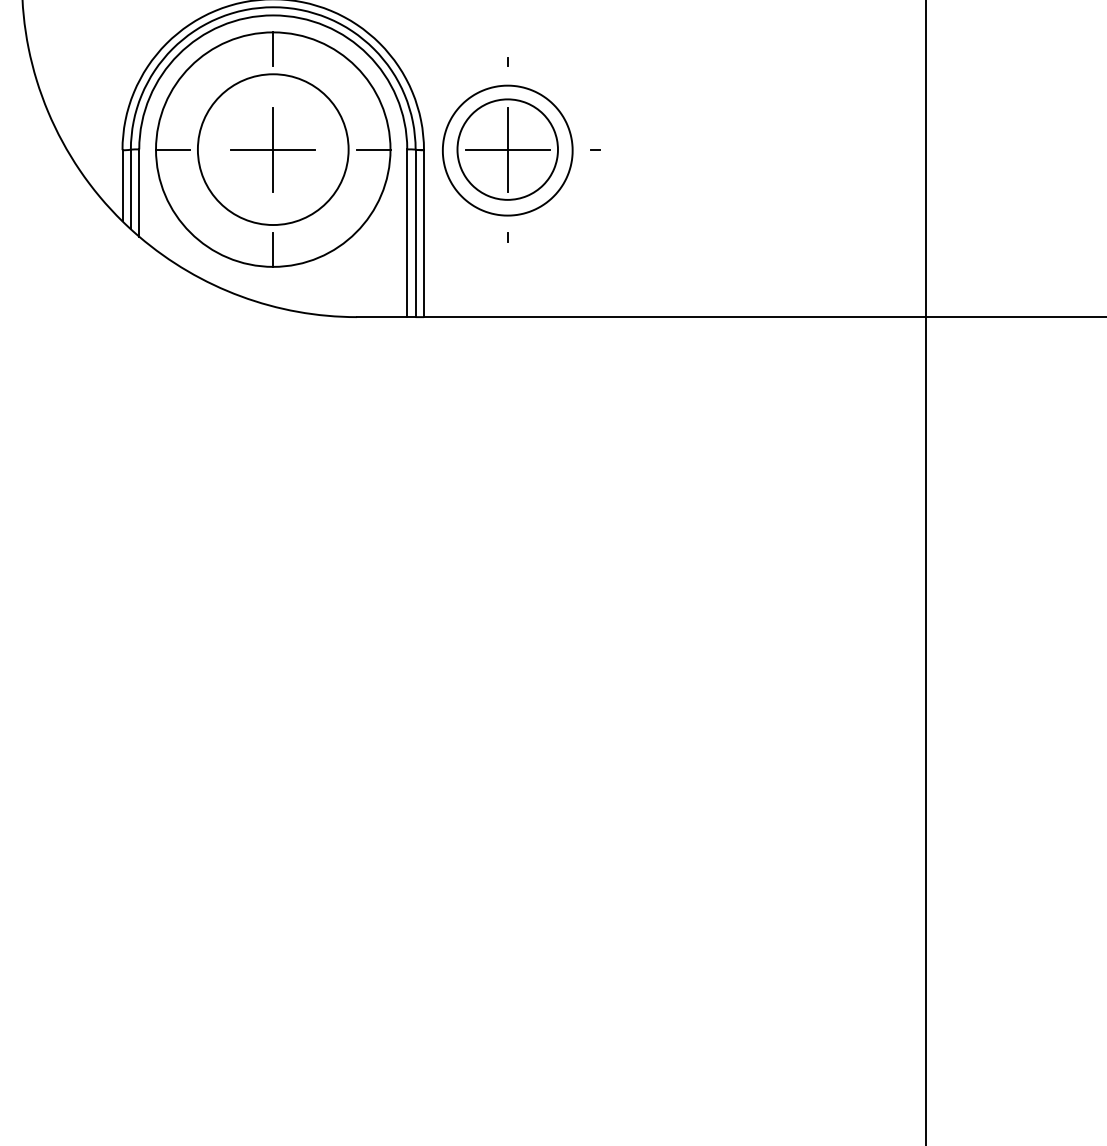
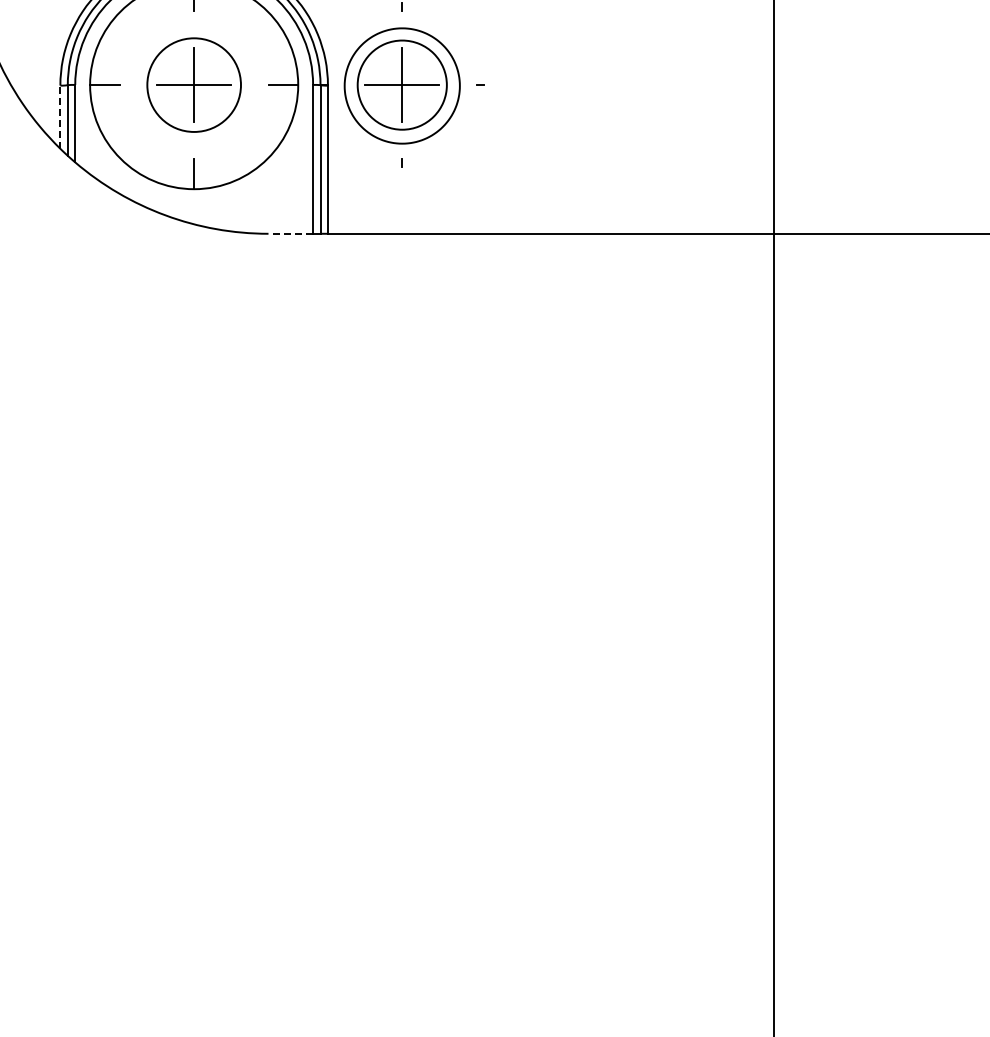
circle: (273, 150) -> (194, 85), size x0.7
line: (122, 186) -> (60, 117), solid -> dashed
line: (381, 316) -> (290, 233), solid -> dashed

